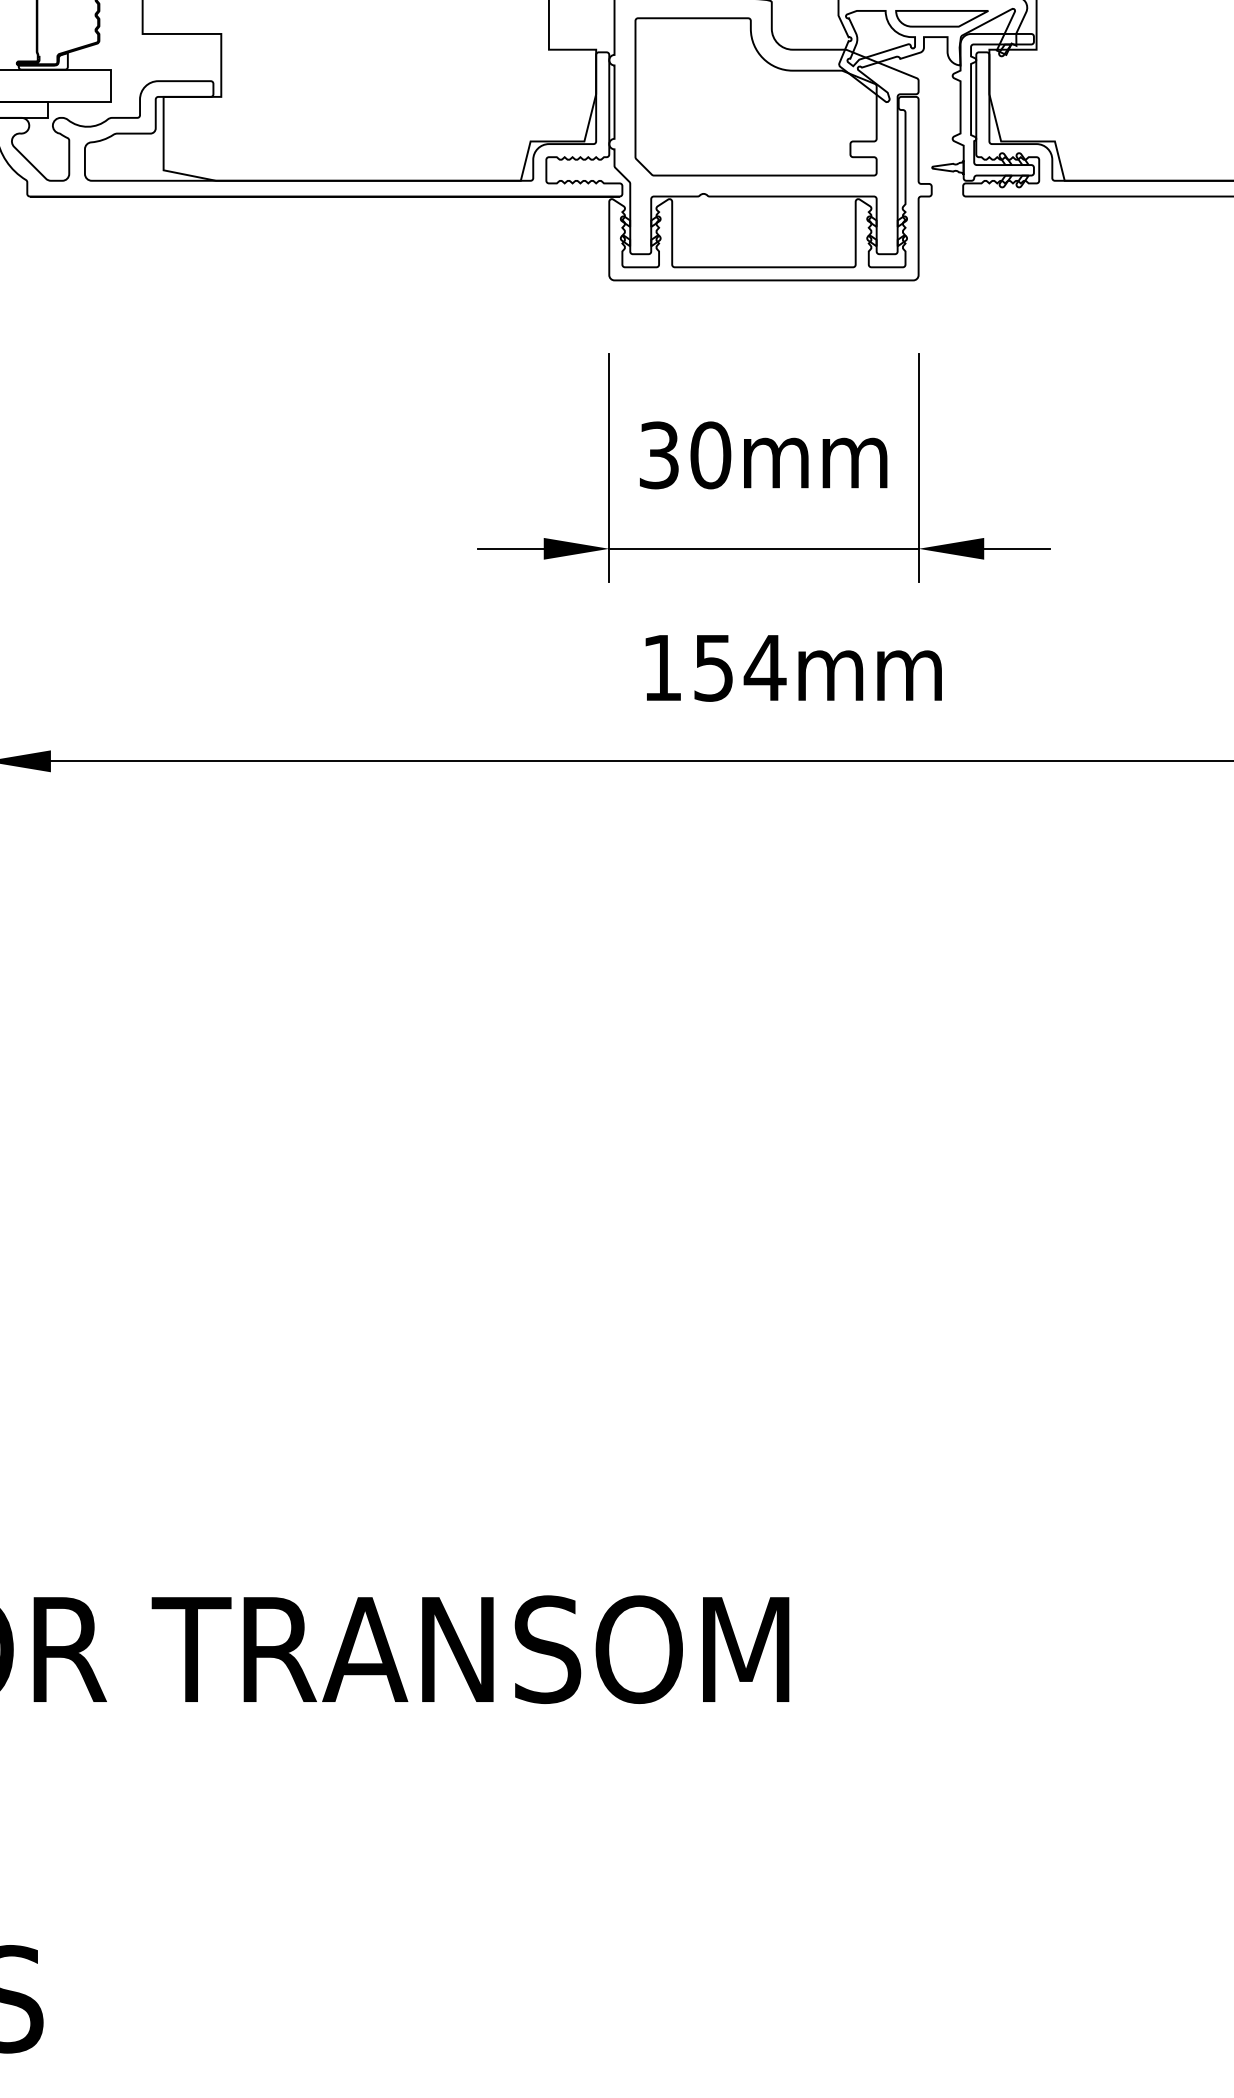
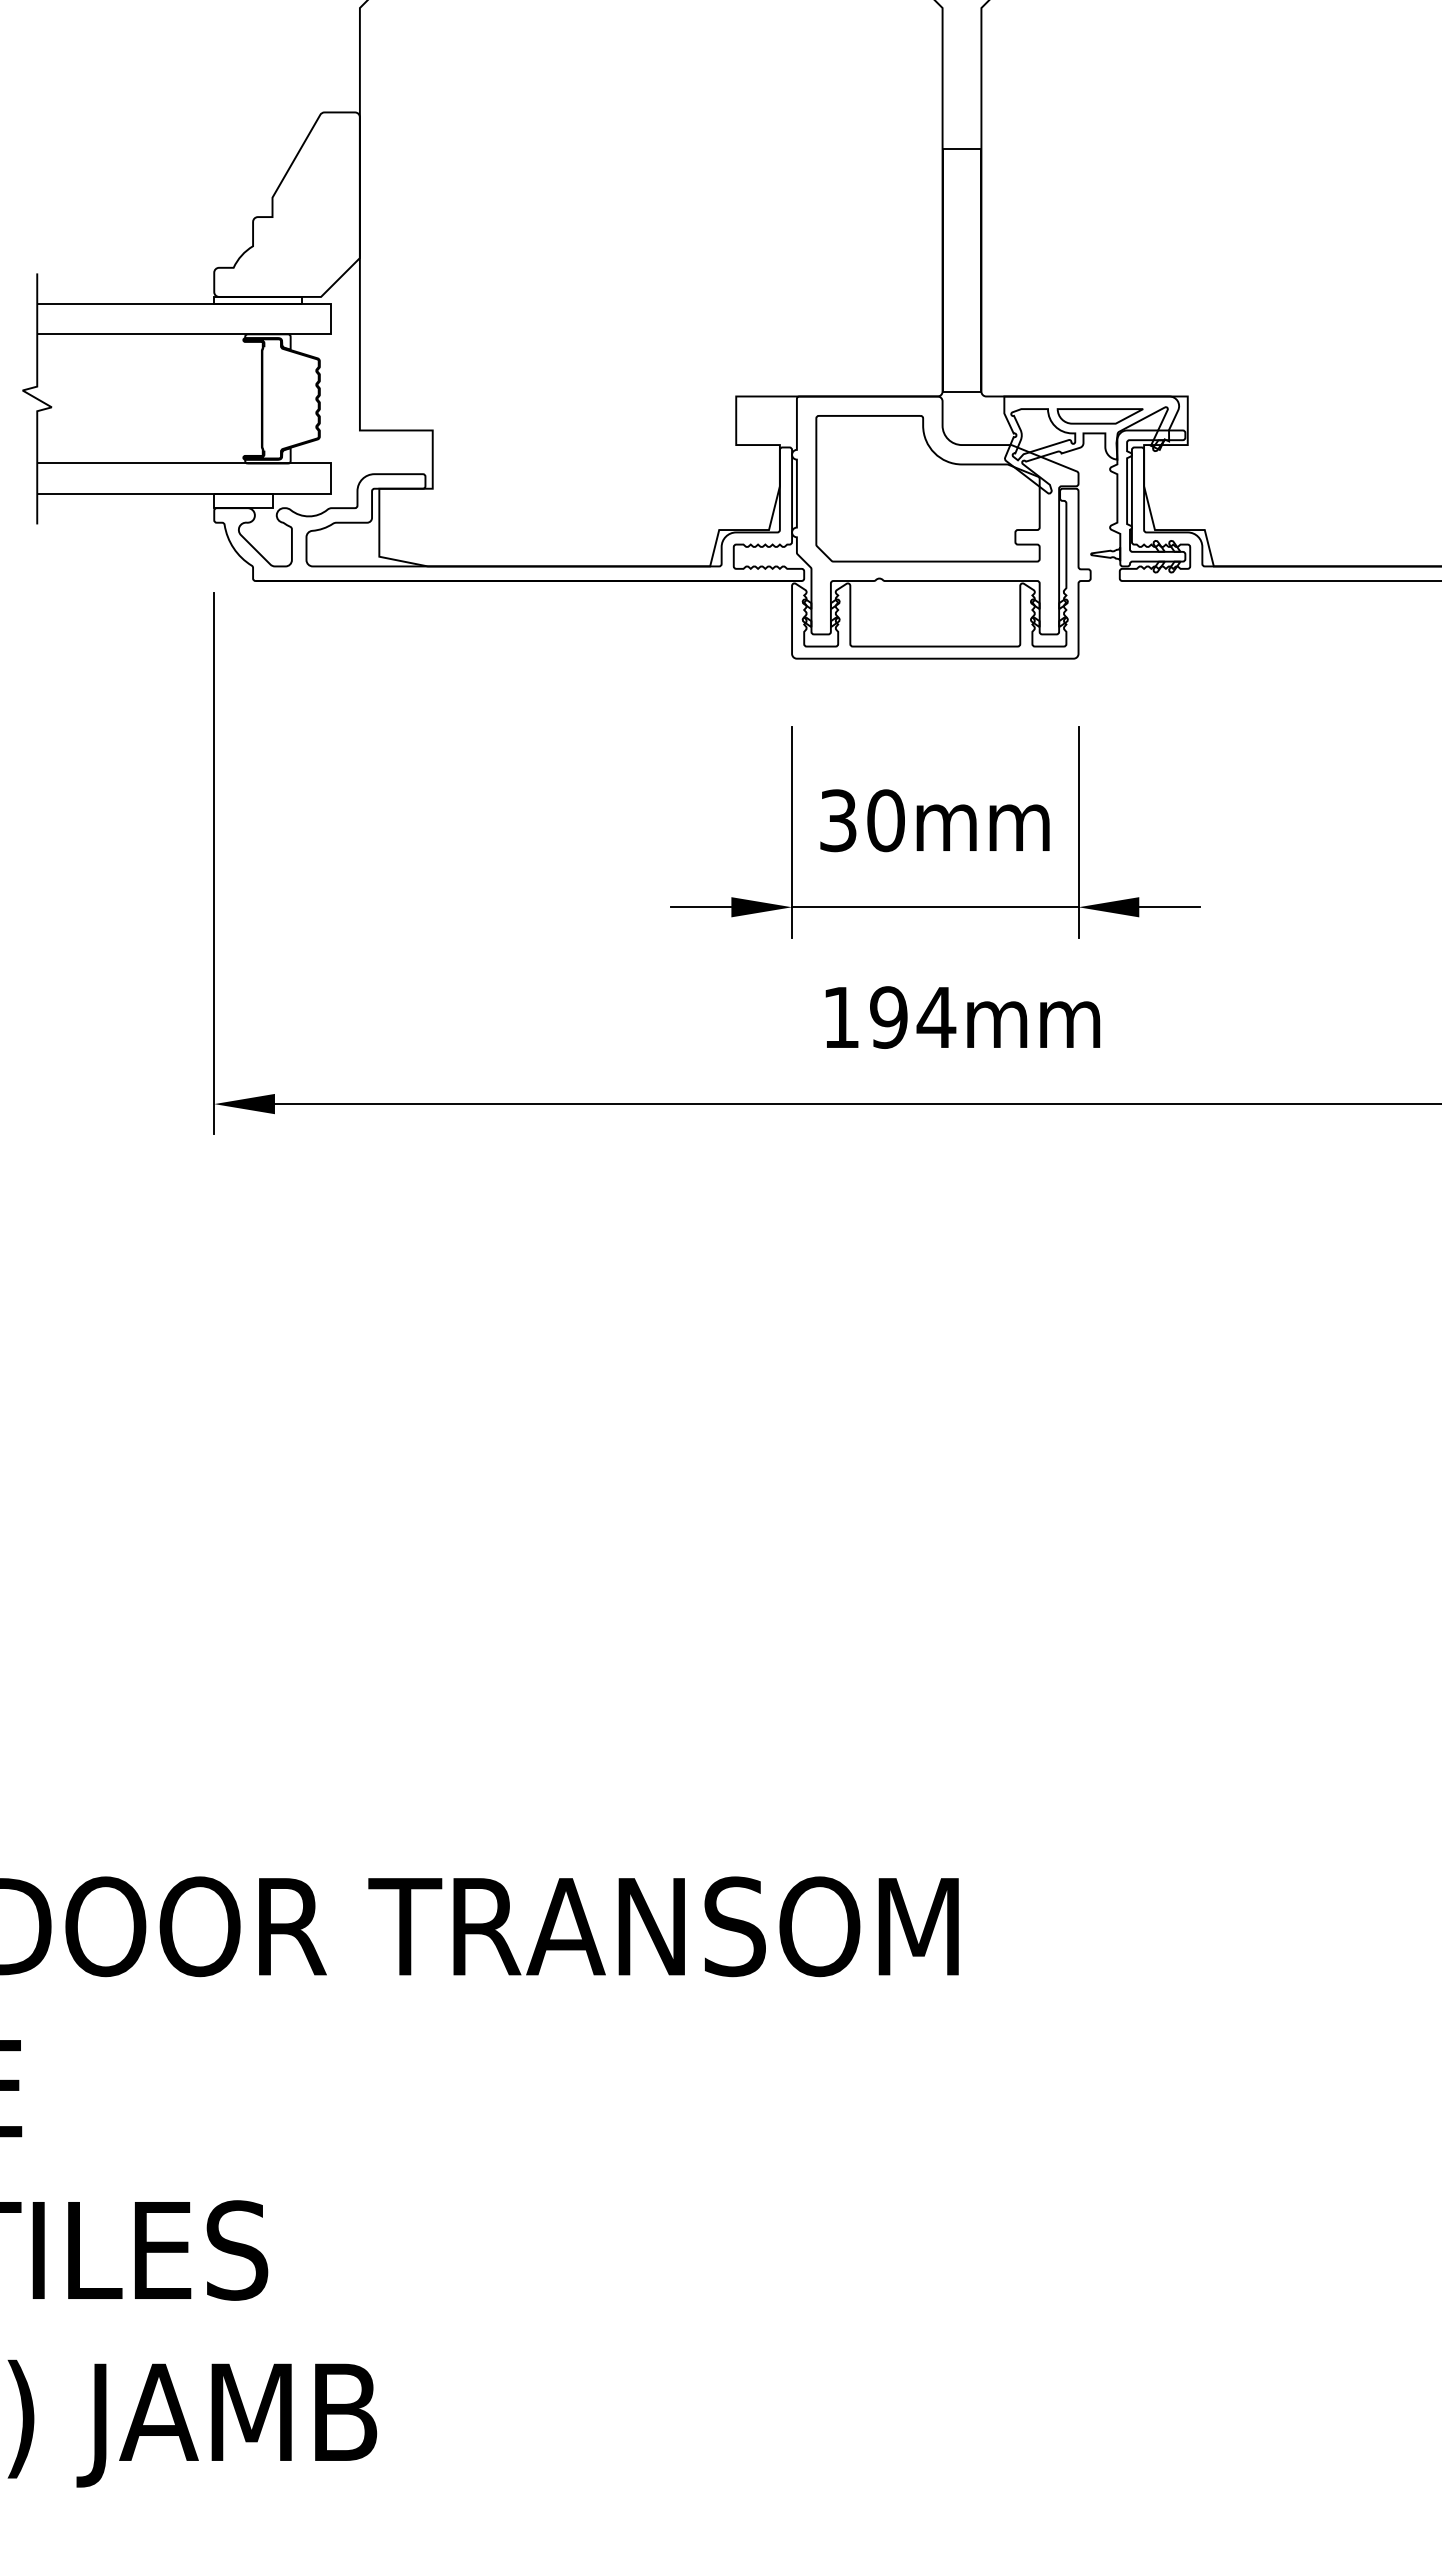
text: (713, 667) -> (888, 1017), 154mm -> 194mm

